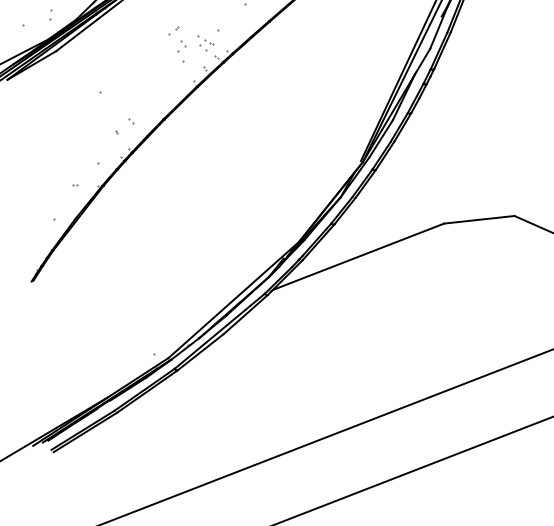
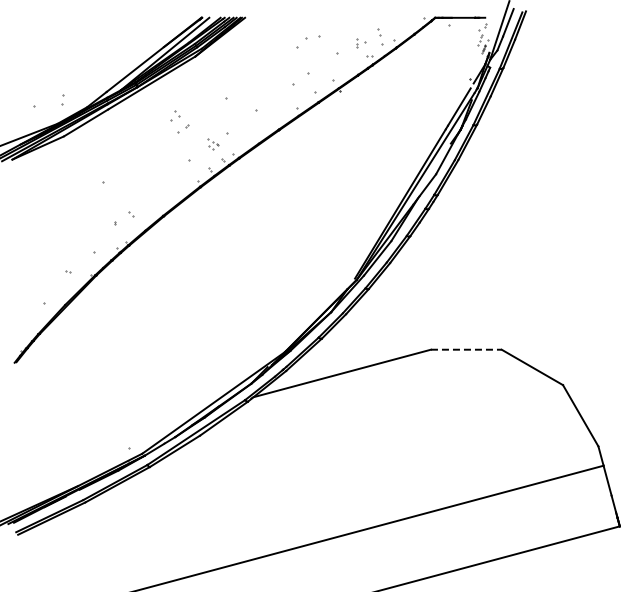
part: (205, 43) -> (213, 144), size x0.7
part: (181, 45) -> (175, 115), moved
line: (479, 219) -> (466, 349), solid -> dashed

